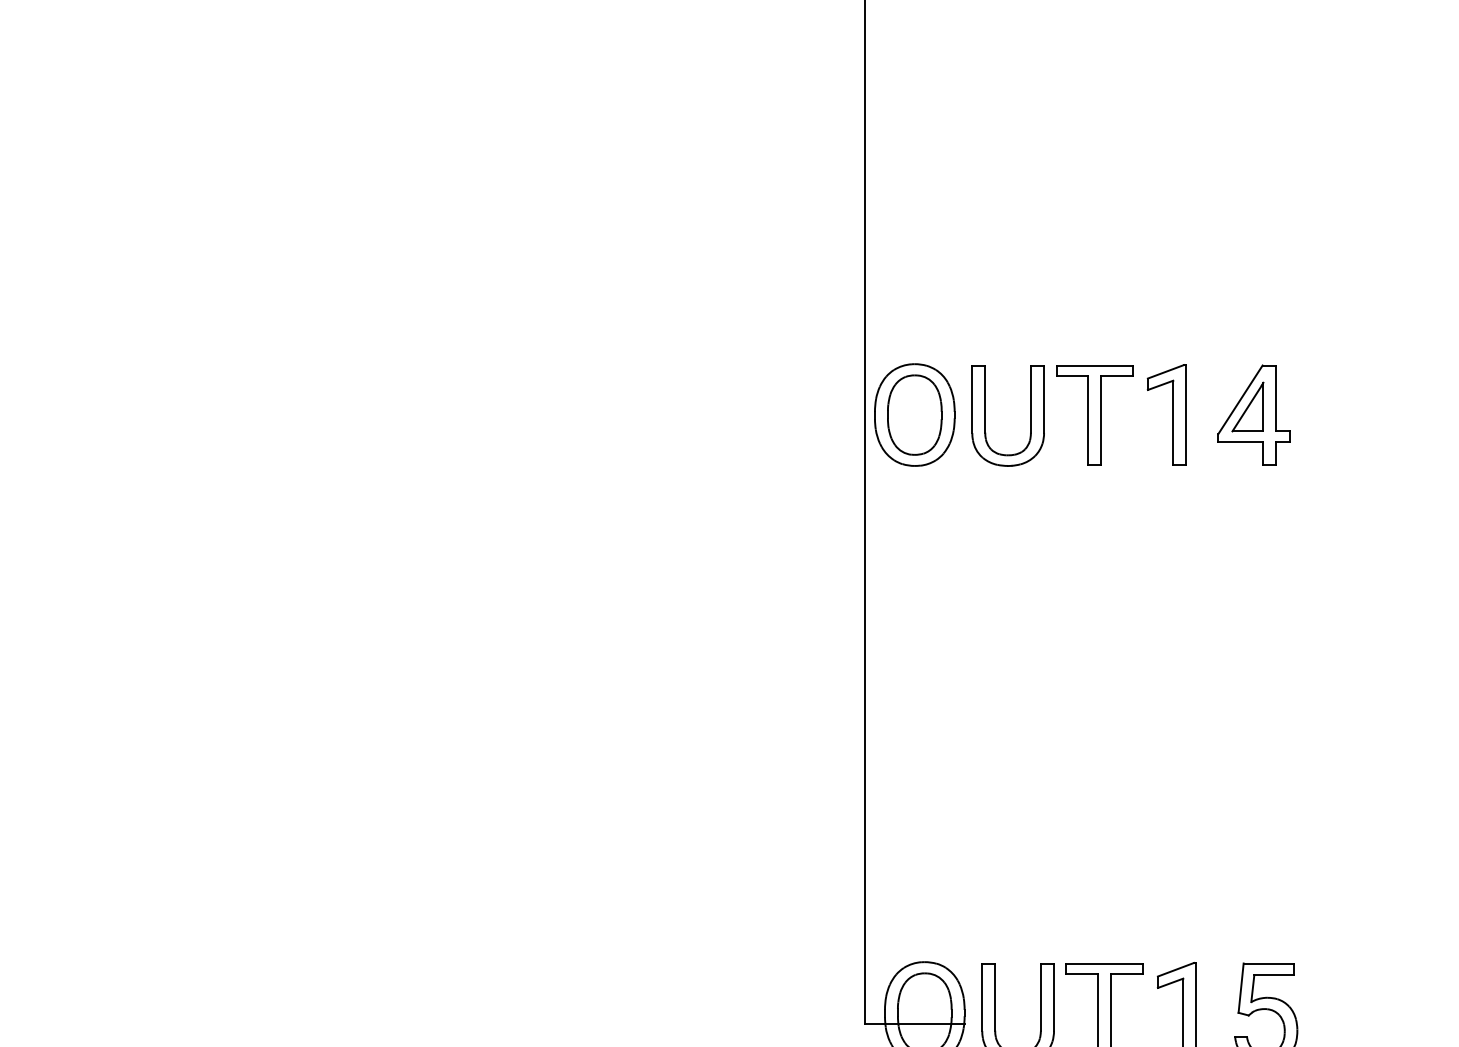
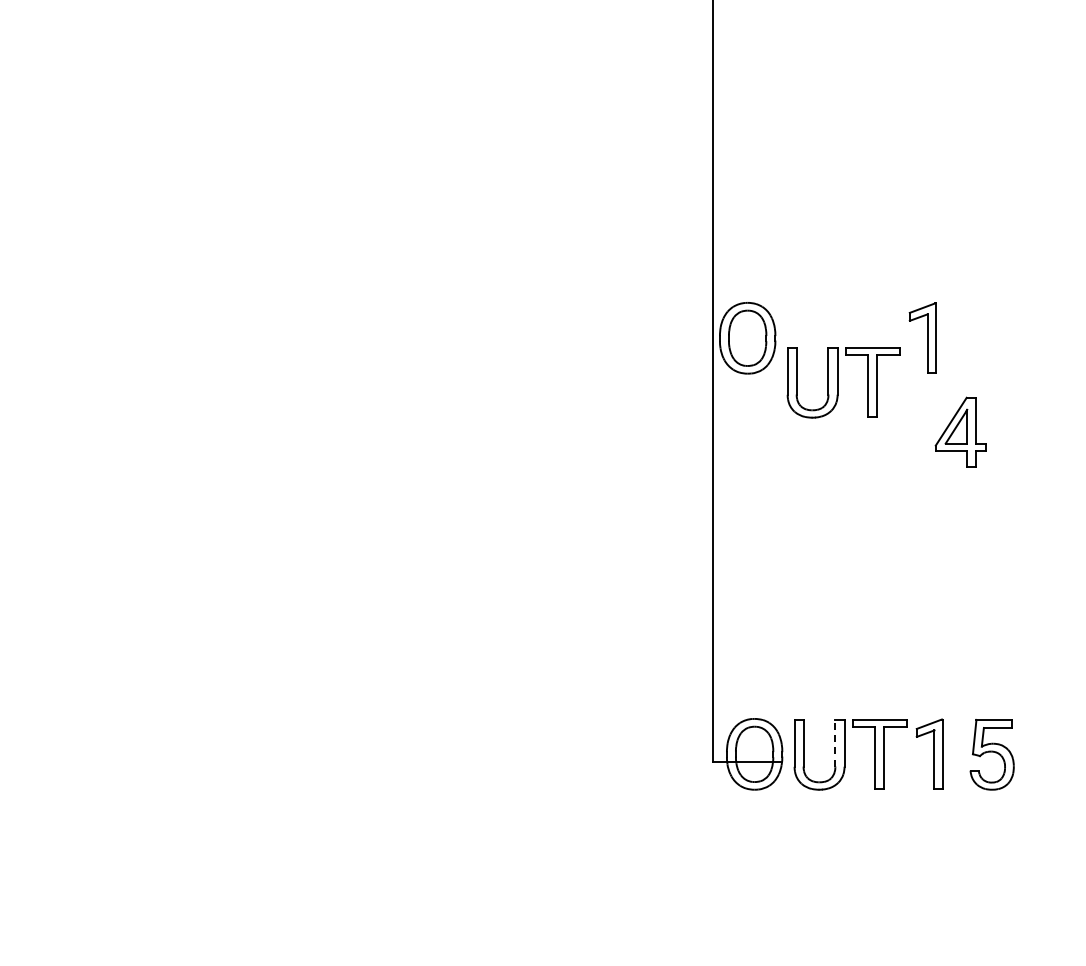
part: (1253, 413) -> (960, 431), moved
part: (1052, 415) -> (843, 382), moved
line: (1041, 996) -> (835, 742), solid -> dashed

